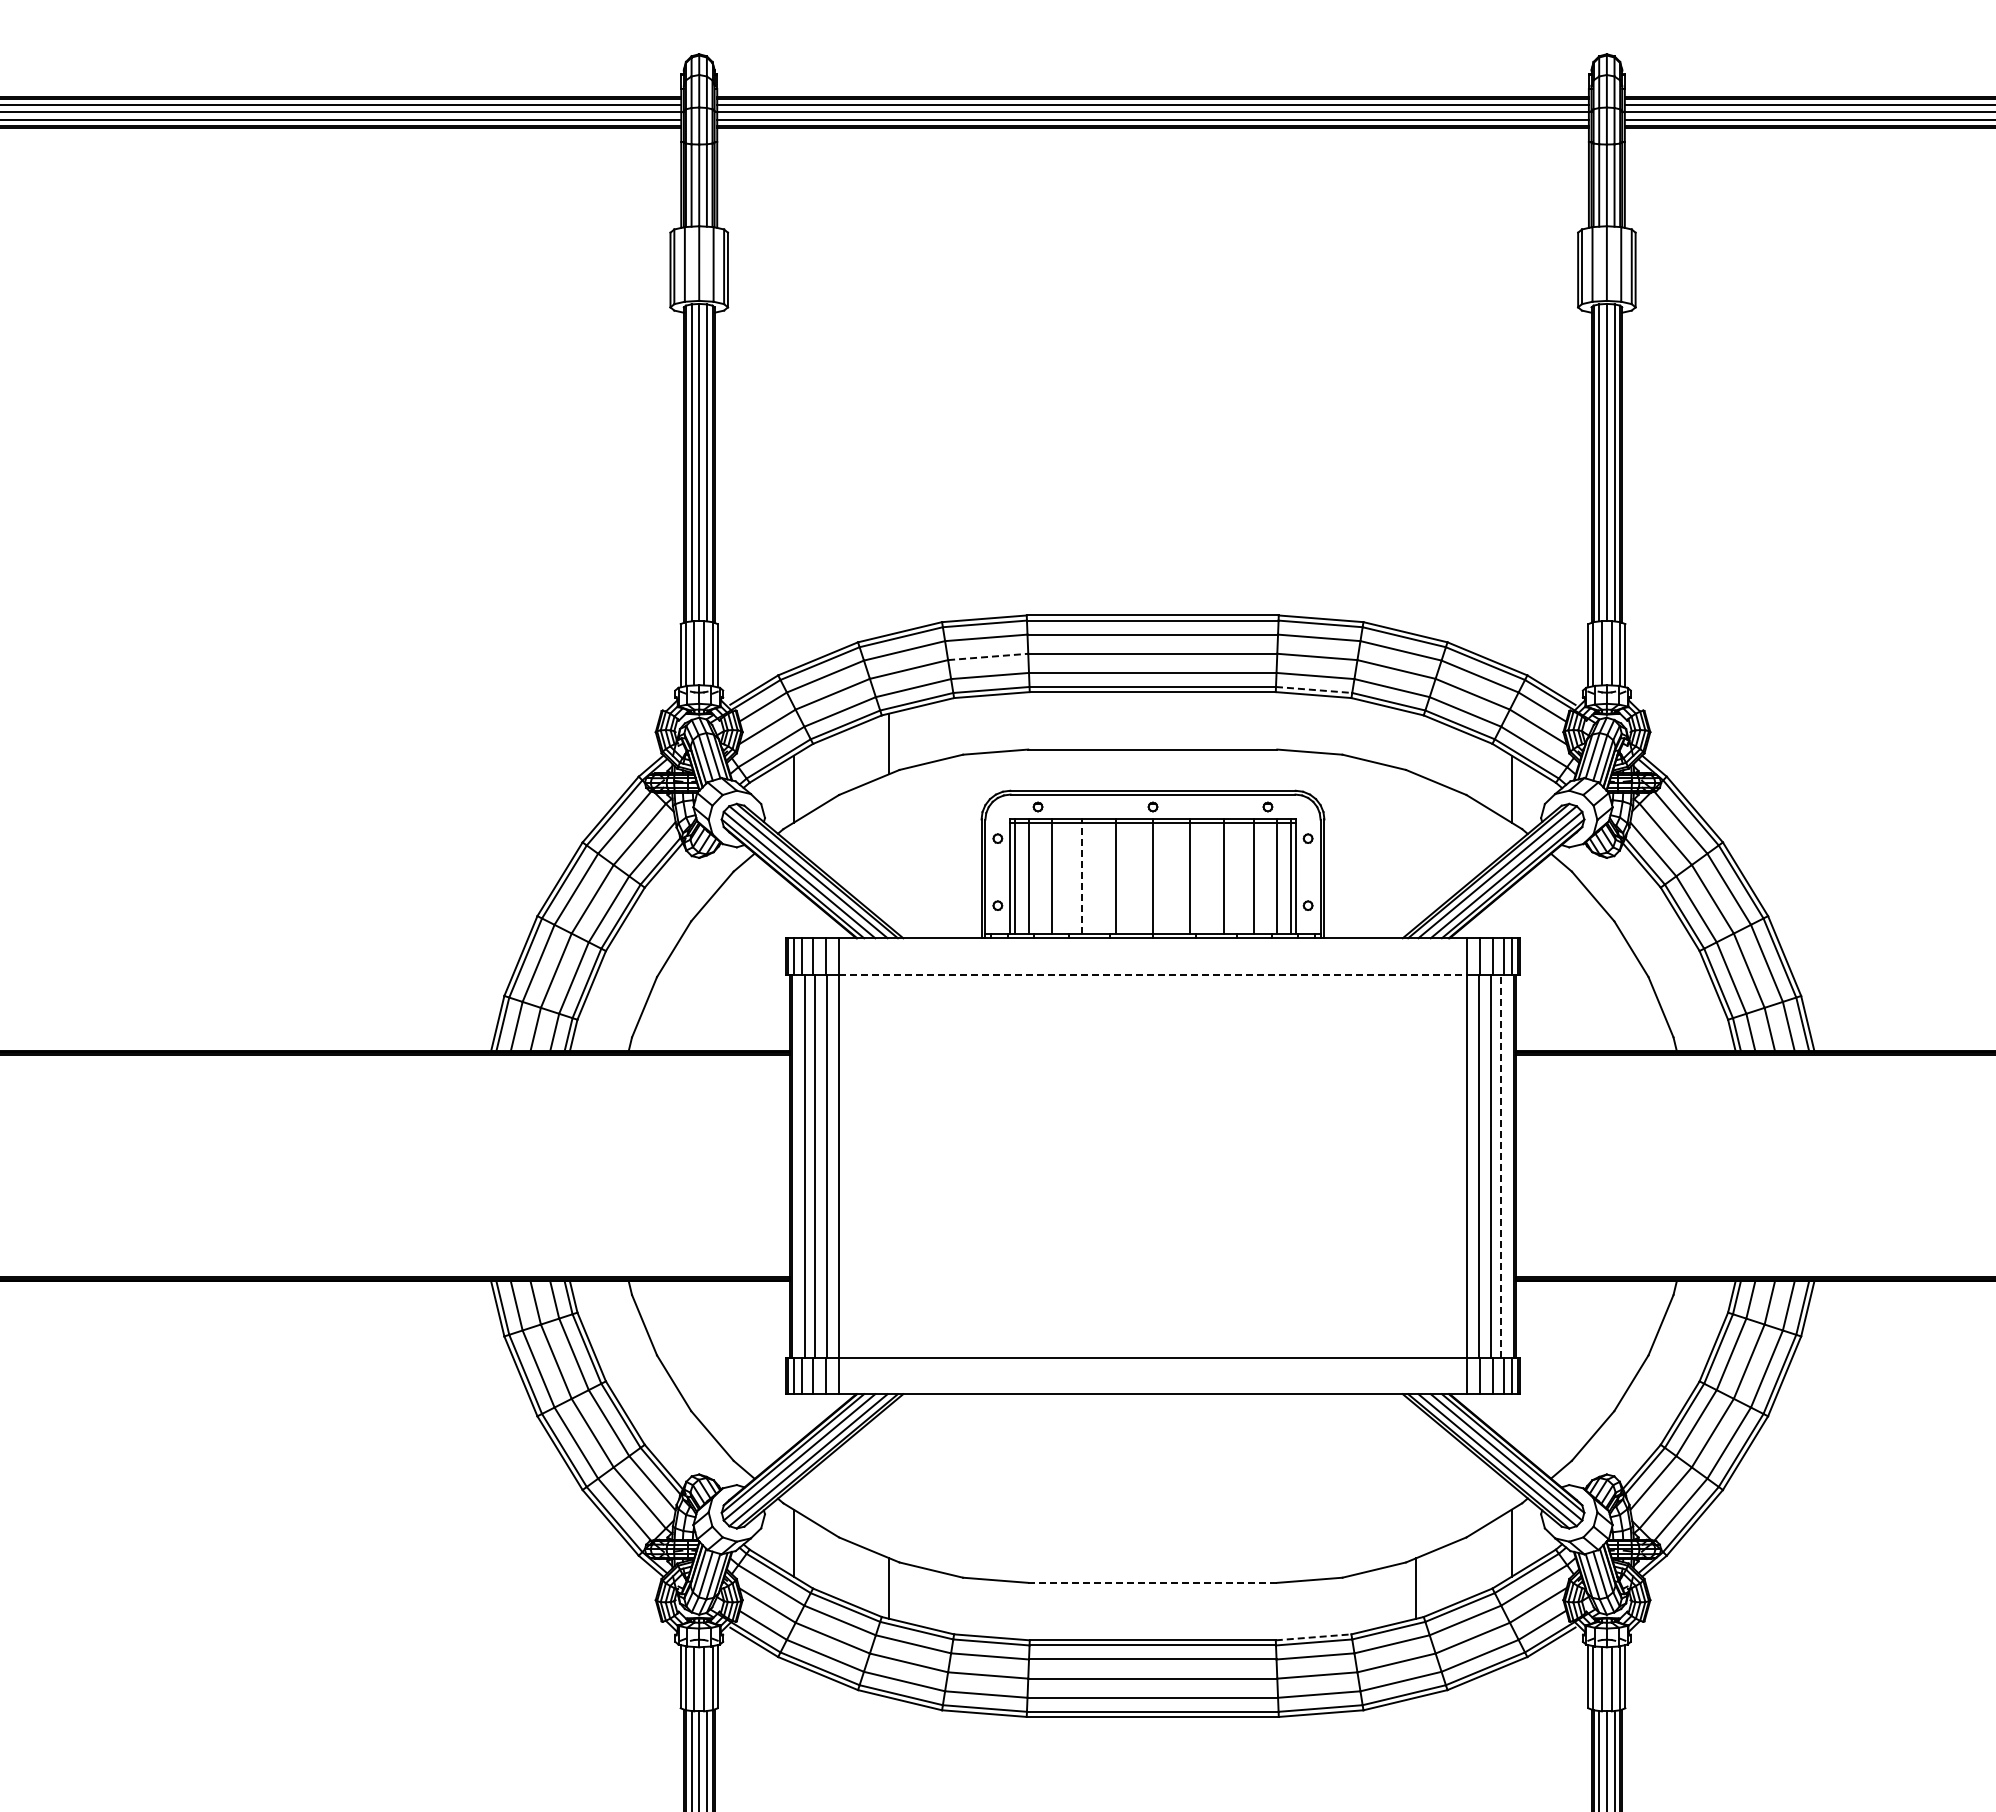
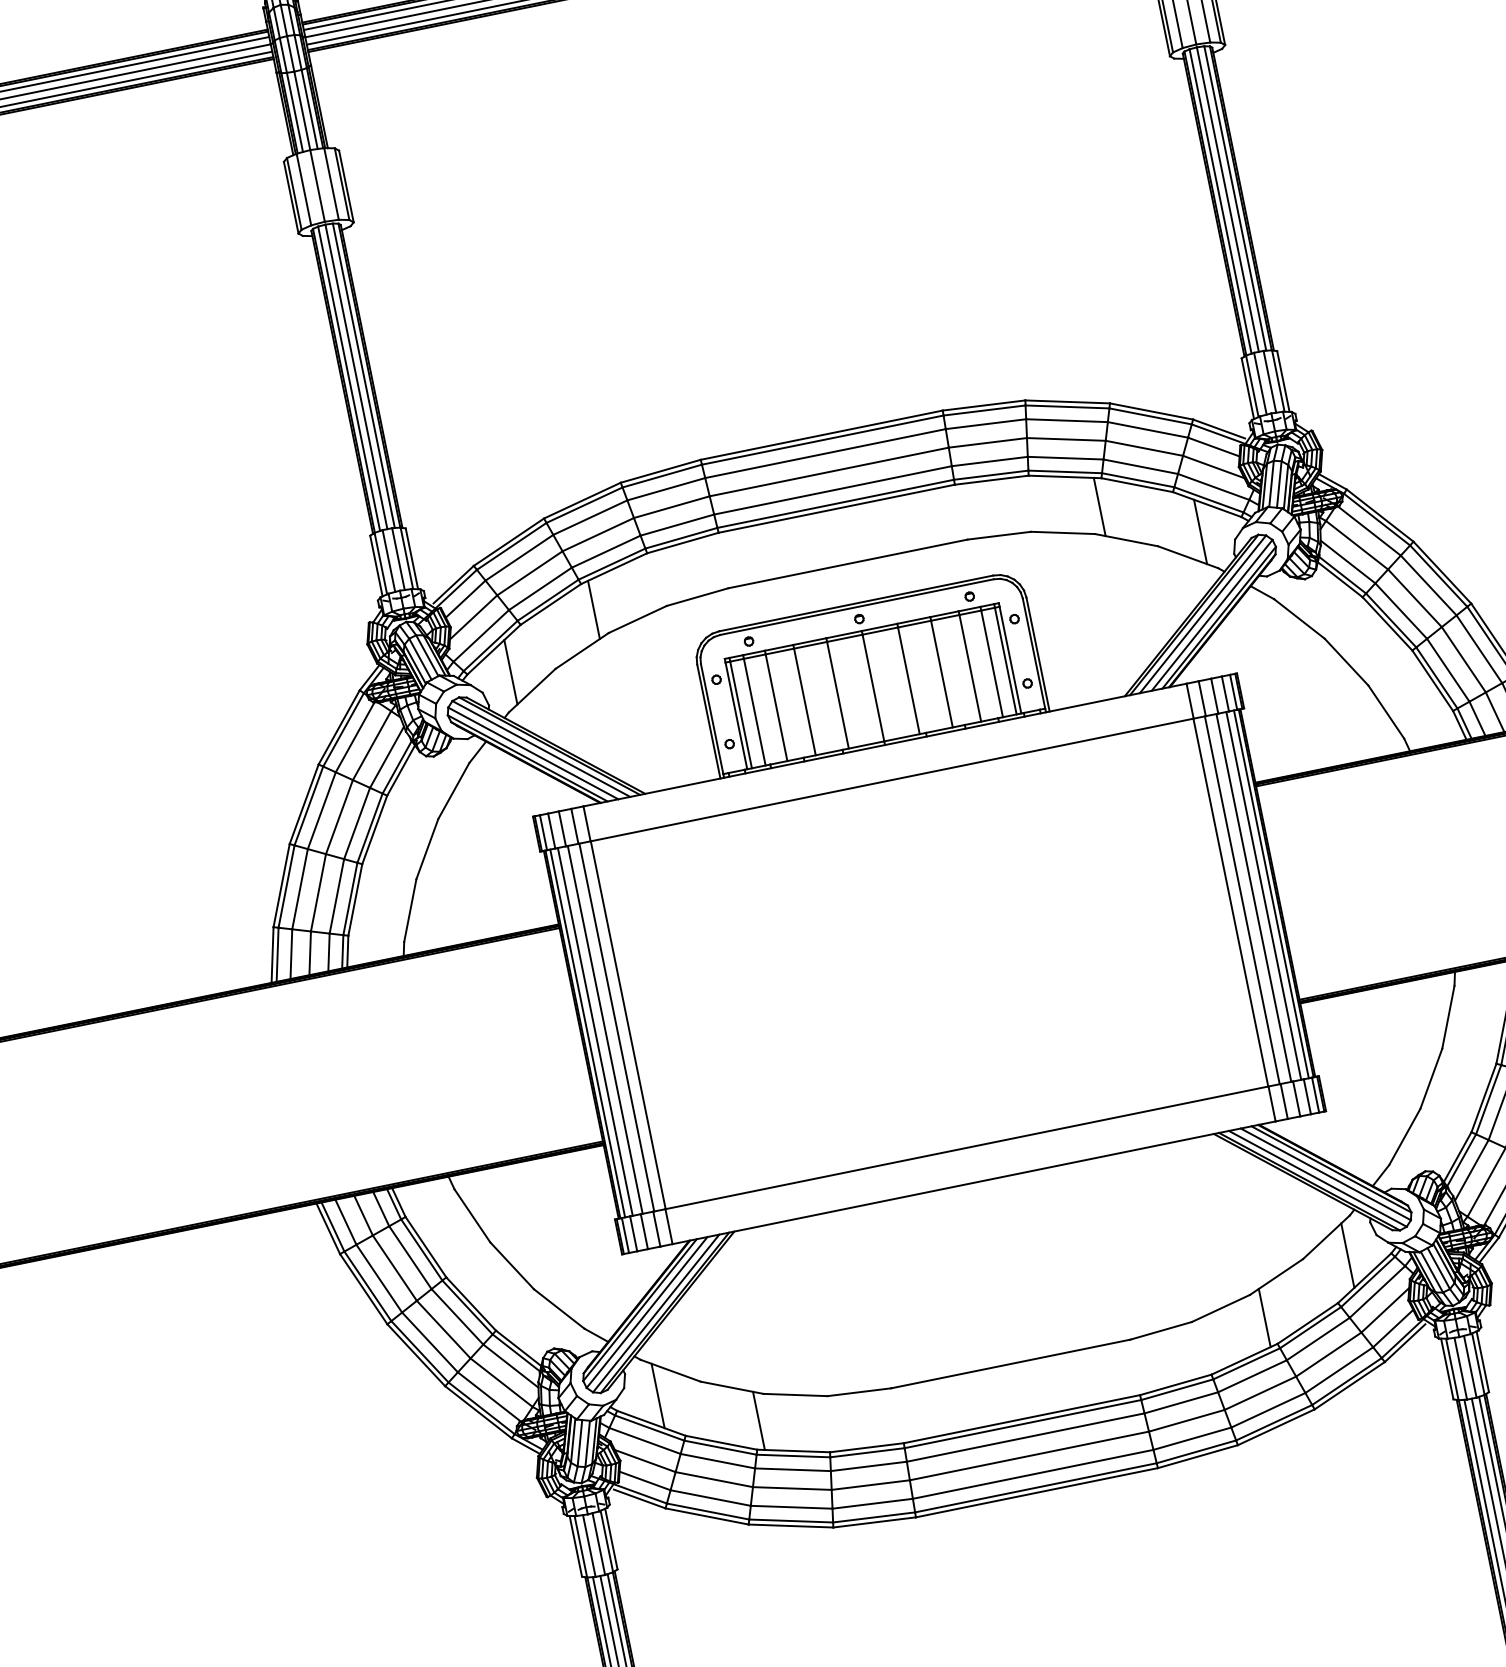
line: (988, 656) -> (672, 506), dashed -> solid
line: (1314, 690) -> (991, 475), dashed -> solid
line: (1416, 743) -> (1099, 506), added
line: (1081, 878) -> (804, 701), dashed -> solid
line: (1153, 974) -> (892, 779), dashed -> solid
line: (796, 1165) -> (587, 1032), added
line: (1509, 1165) -> (1271, 893), added
line: (1501, 1166) -> (1264, 896), dashed -> solid
line: (1152, 1582) -> (1010, 1363), dashed -> solid
line: (1313, 1637) -> (1175, 1385), dashed -> solid

